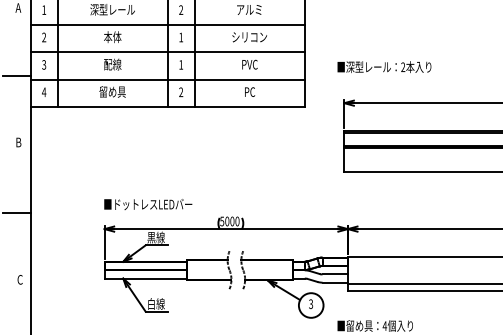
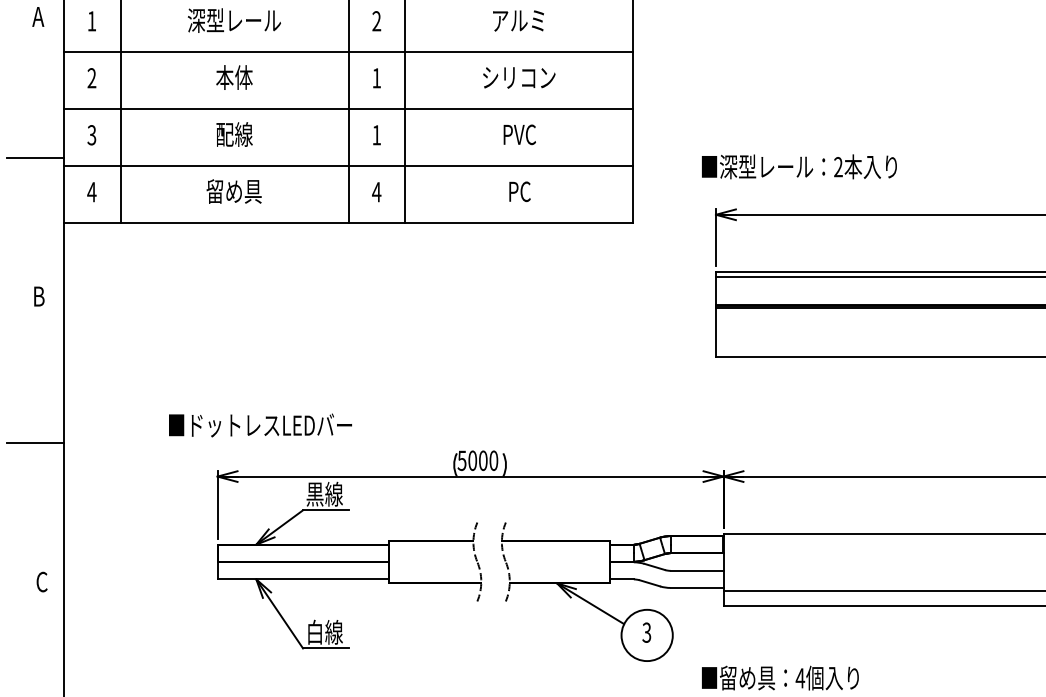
text: (384, 66) -> (799, 165), moved
text: (181, 92) -> (377, 192), 2 -> 4
text: (148, 204) -> (261, 425), moved

